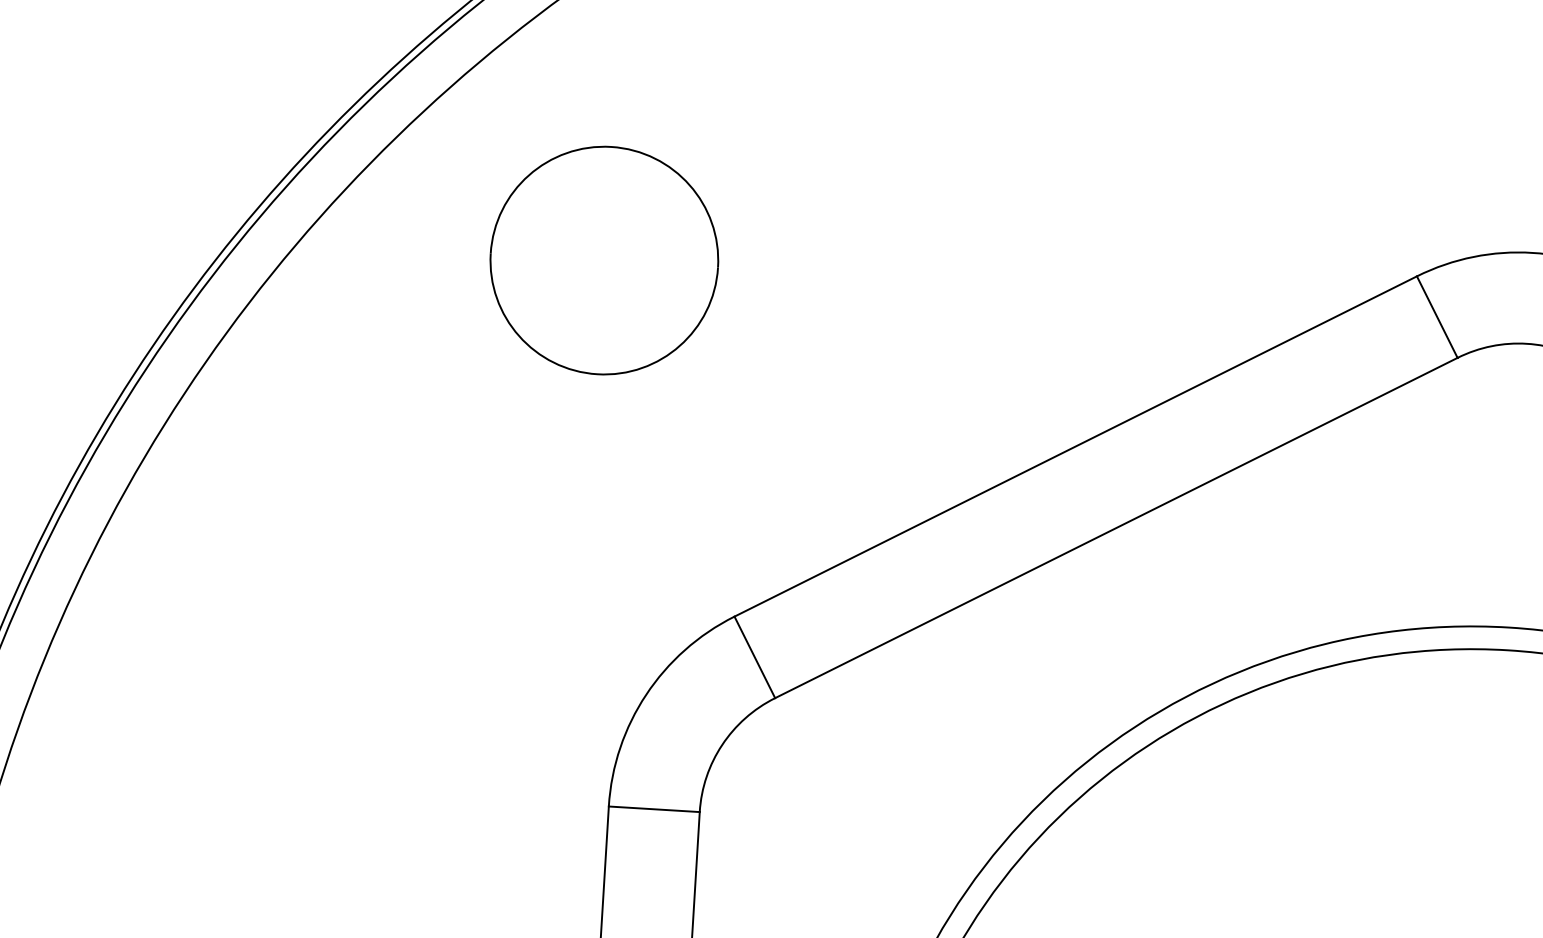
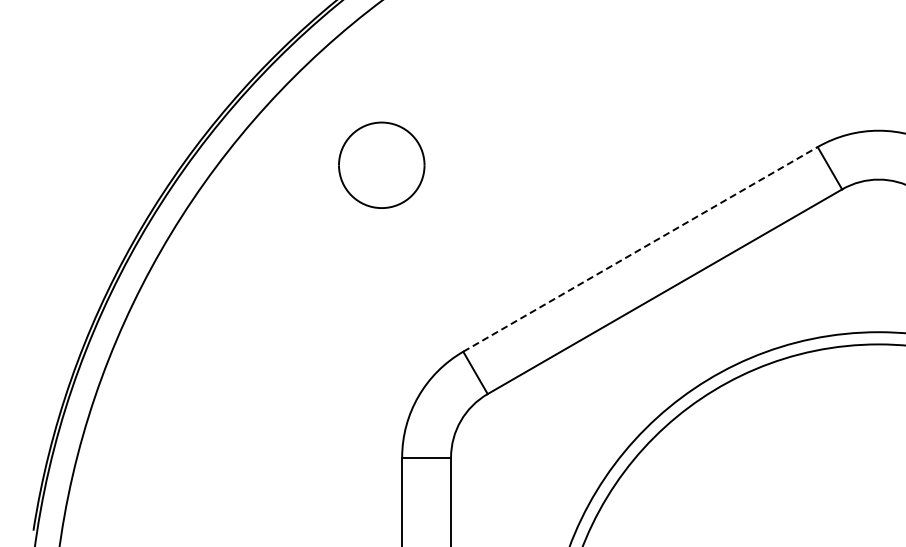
part: (603, 260) -> (381, 165), size x0.7
line: (1075, 446) -> (640, 249), solid -> dashed

